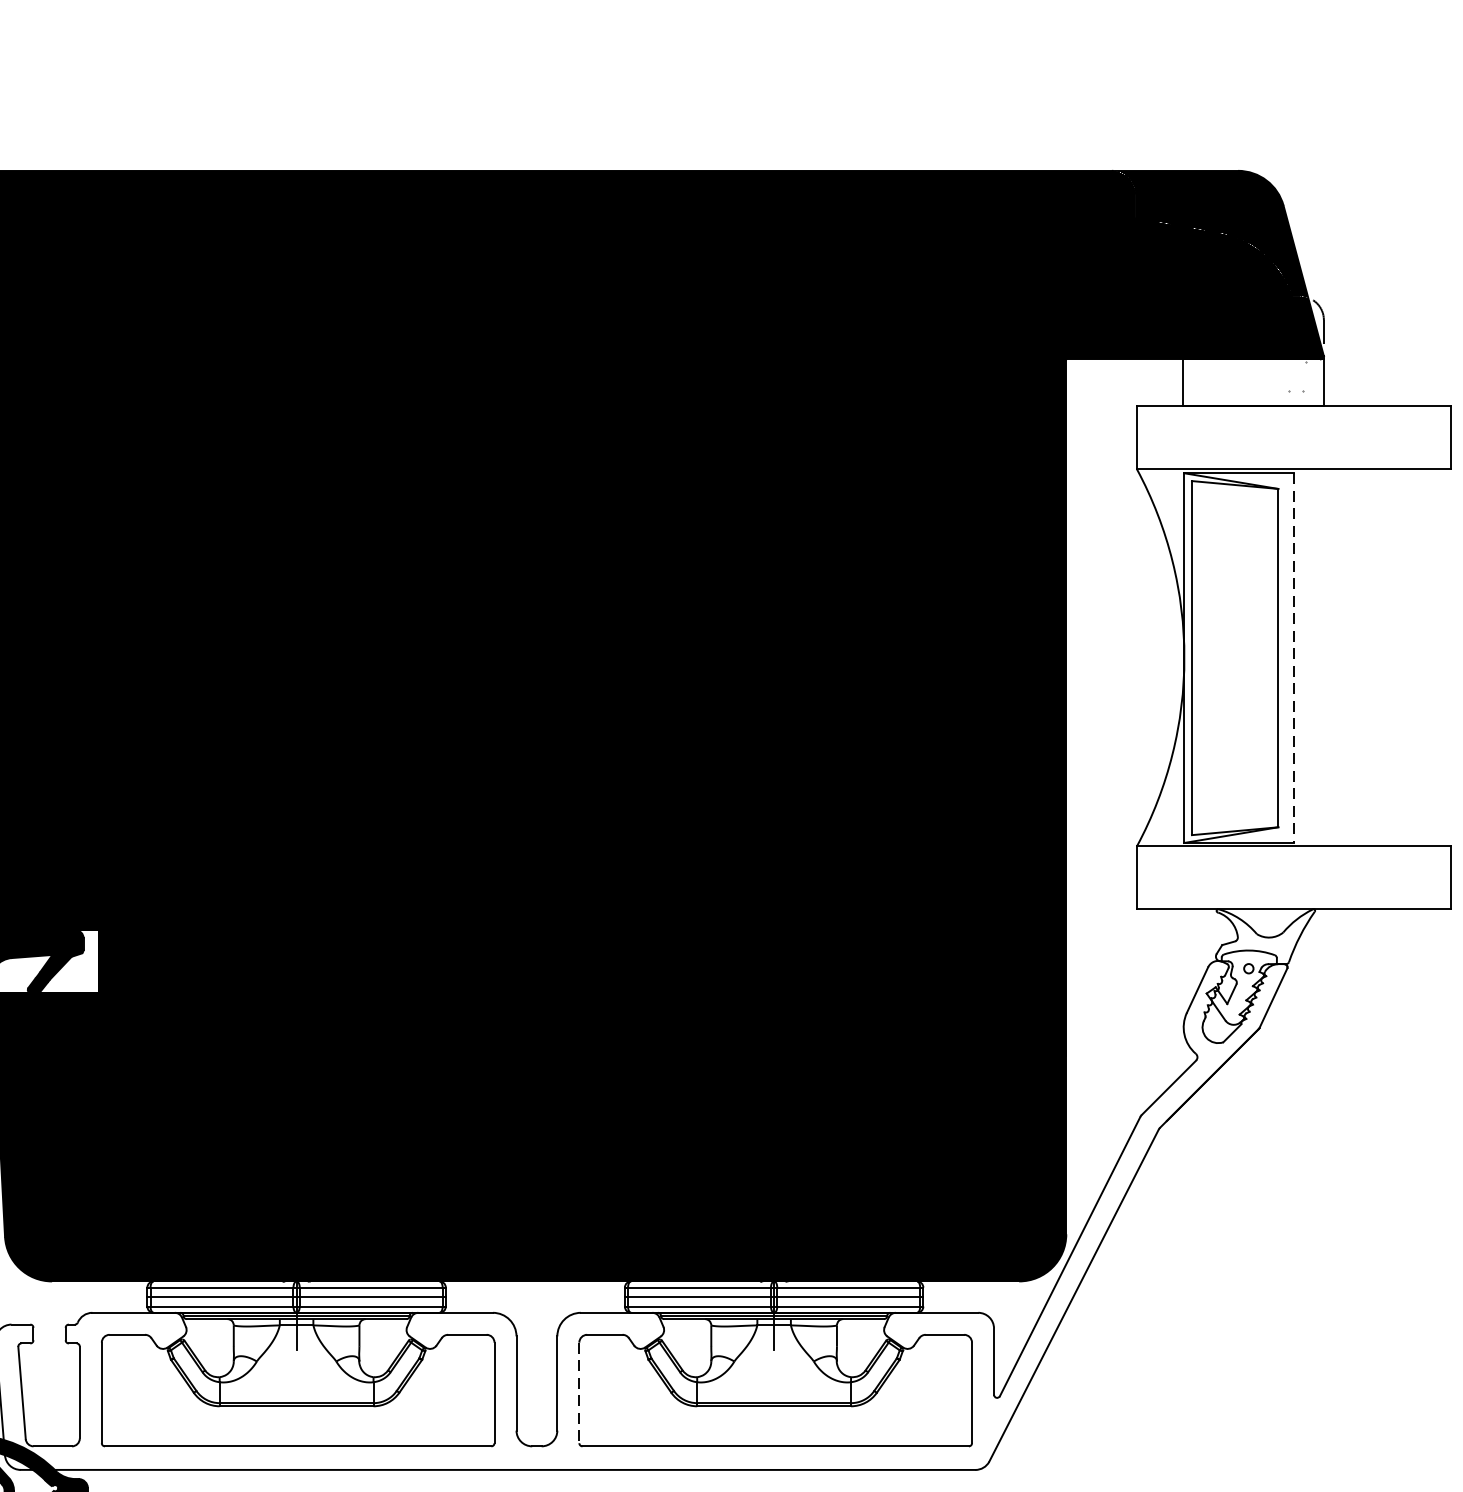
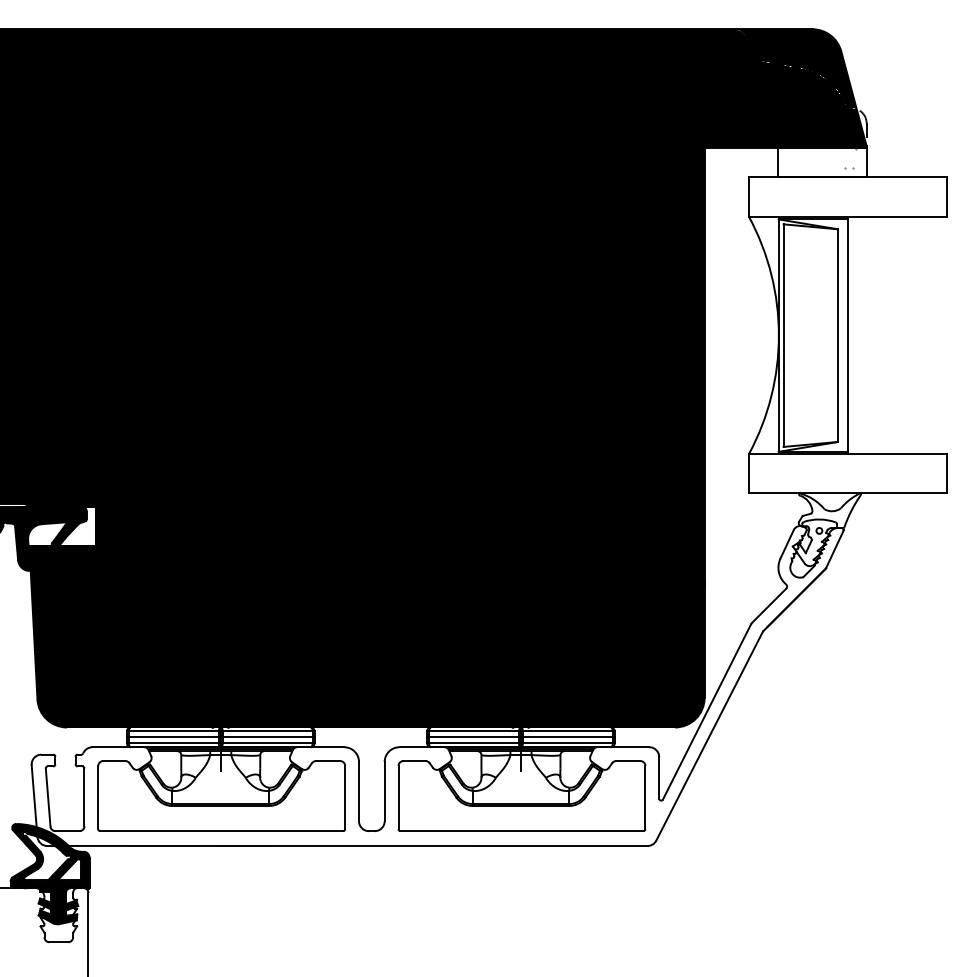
line: (1293, 659) -> (847, 336), dashed -> solid
line: (579, 1392) -> (398, 797), dashed -> solid

